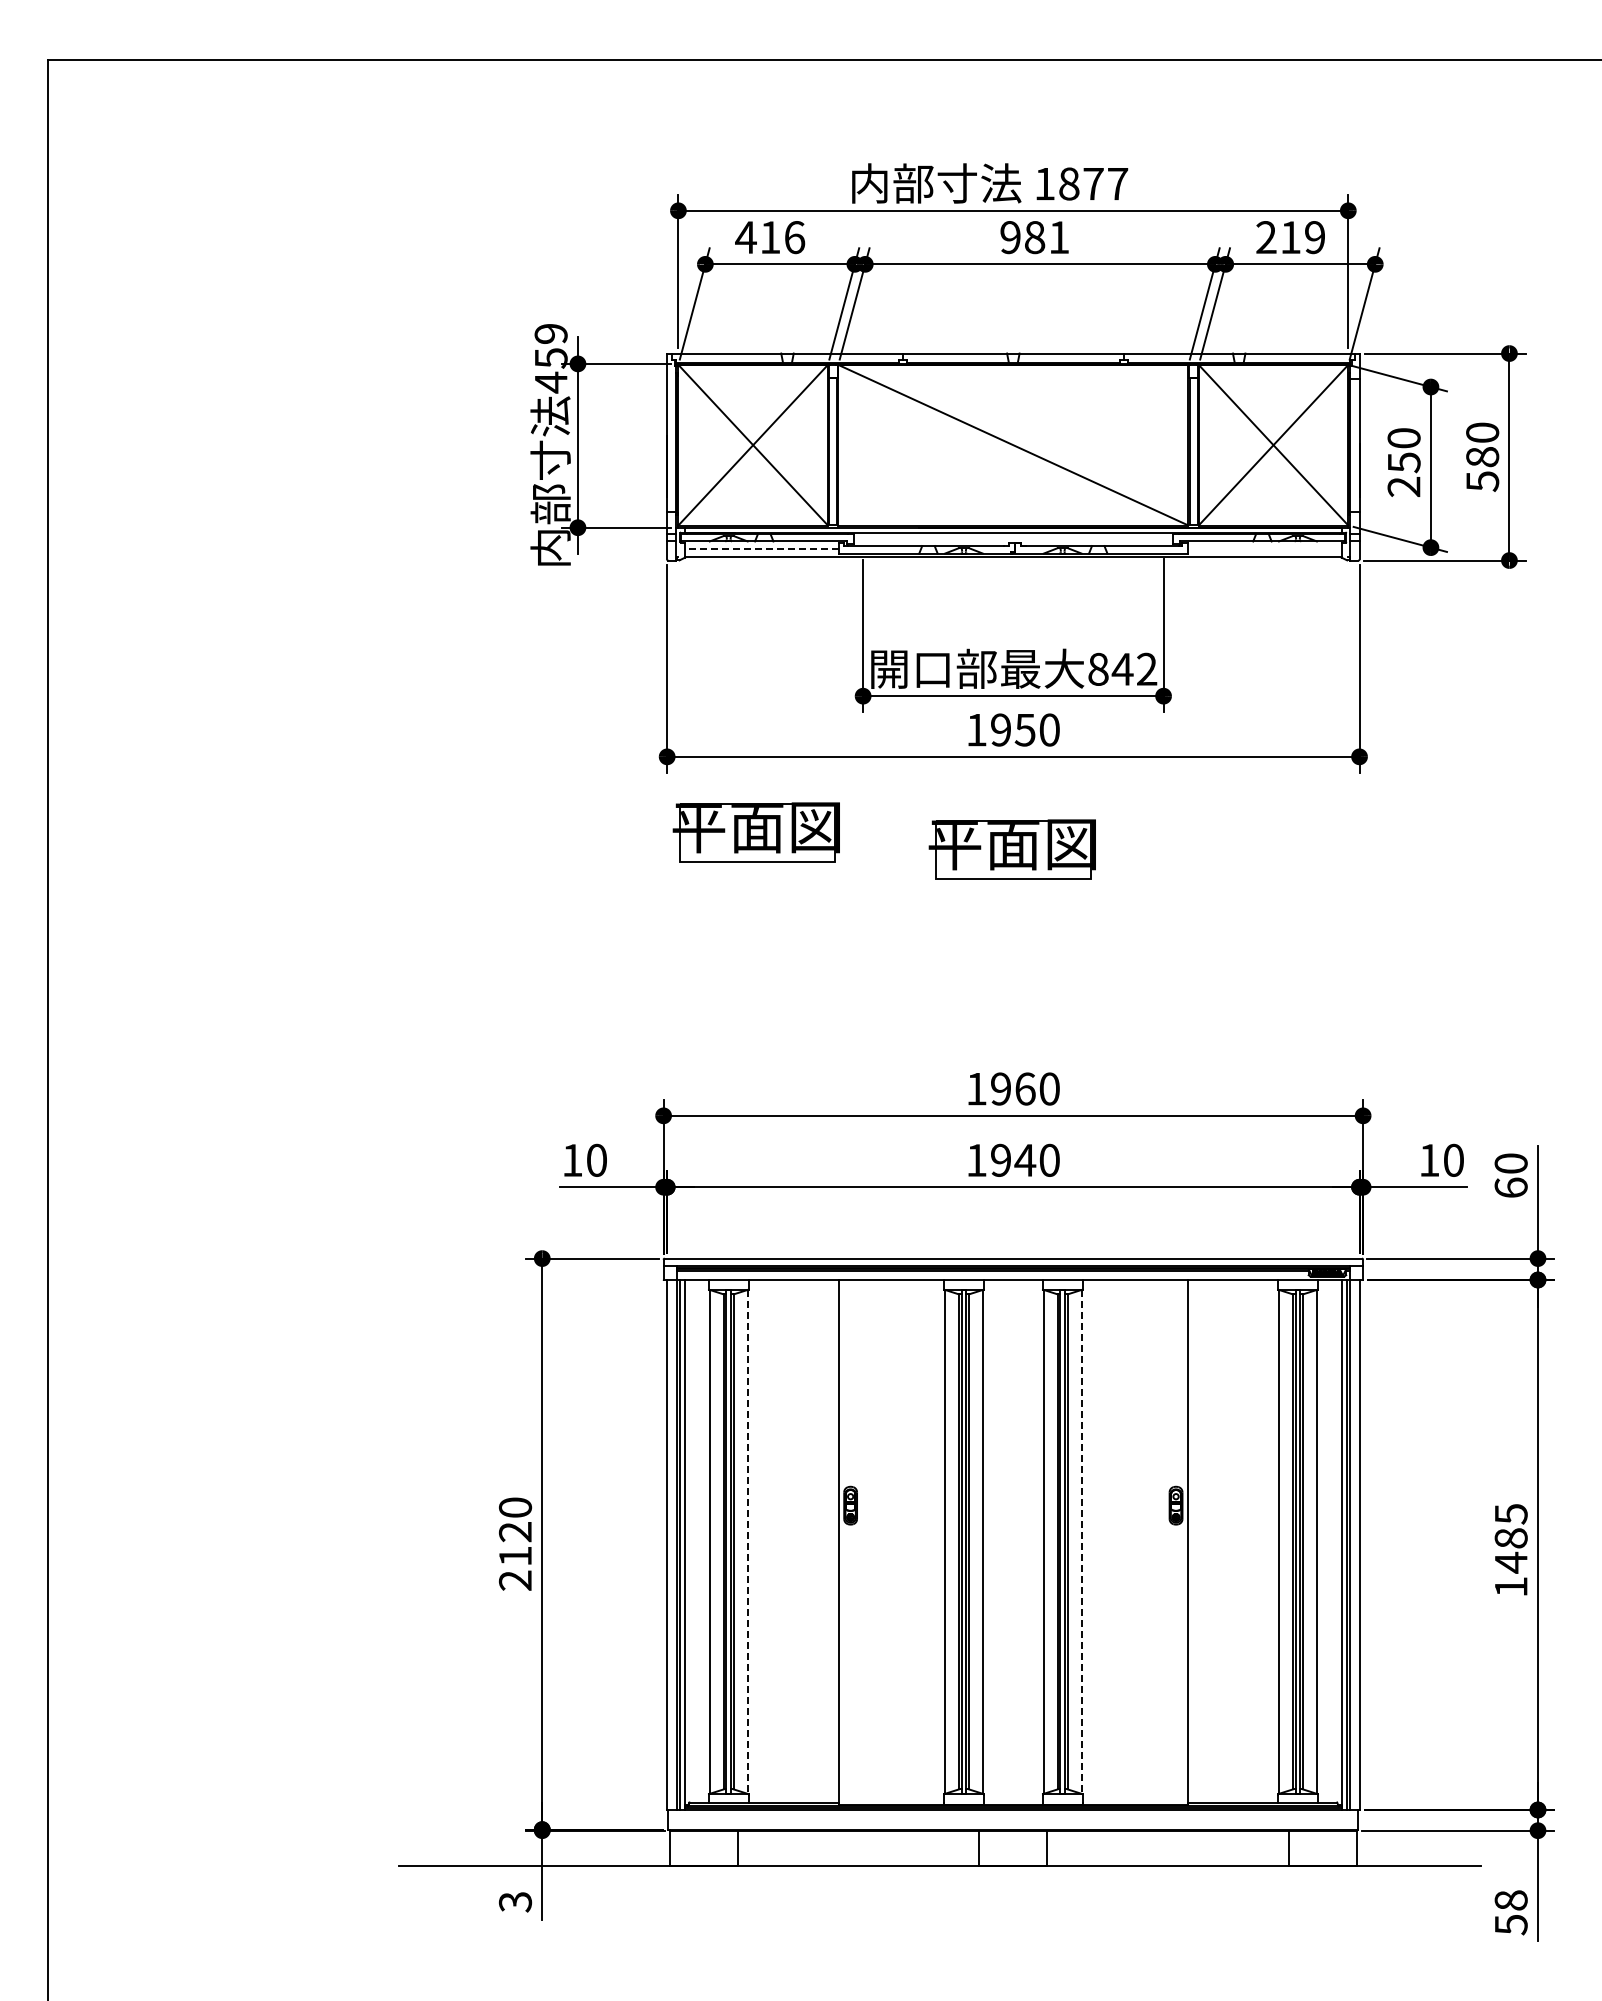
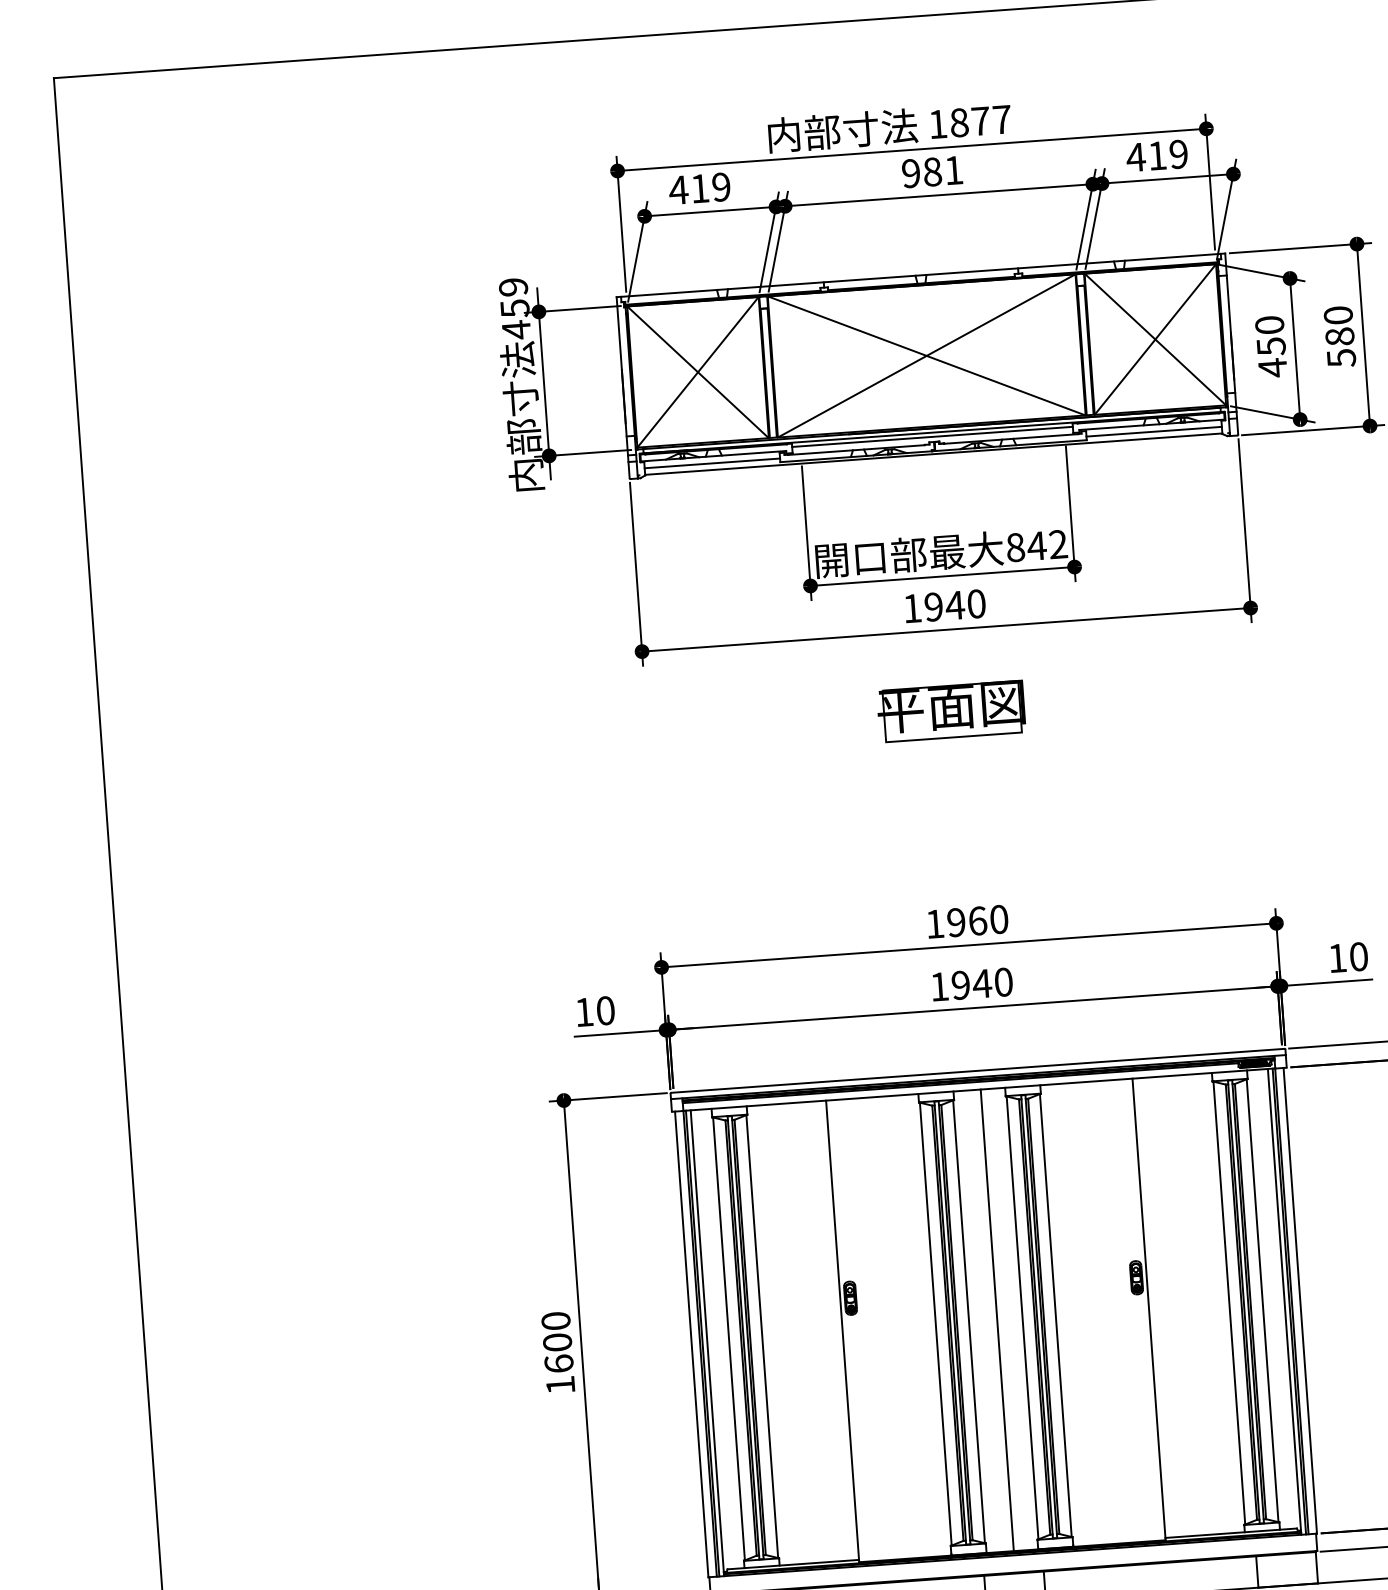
text: (794, 237) -> (721, 187), 416 -> 419
text: (1266, 237) -> (1136, 157), 219 -> 419
line: (1013, 444) -> (926, 355), added
text: (1403, 487) -> (1272, 368), 250 -> 450
line: (1013, 537) -> (932, 437), added
line: (761, 549) -> (711, 463), dashed -> solid
line: (1264, 549) -> (1154, 431), added
text: (1025, 730) -> (955, 605), 1950 -> 1940
part: (755, 832) -> (724, 712), removed
line: (747, 1541) -> (762, 1336), dashed -> solid
line: (1081, 1541) -> (1055, 1315), dashed -> solid
line: (1014, 1542) -> (996, 1320), added
text: (515, 1556) -> (559, 1364), 2120 -> 1600

